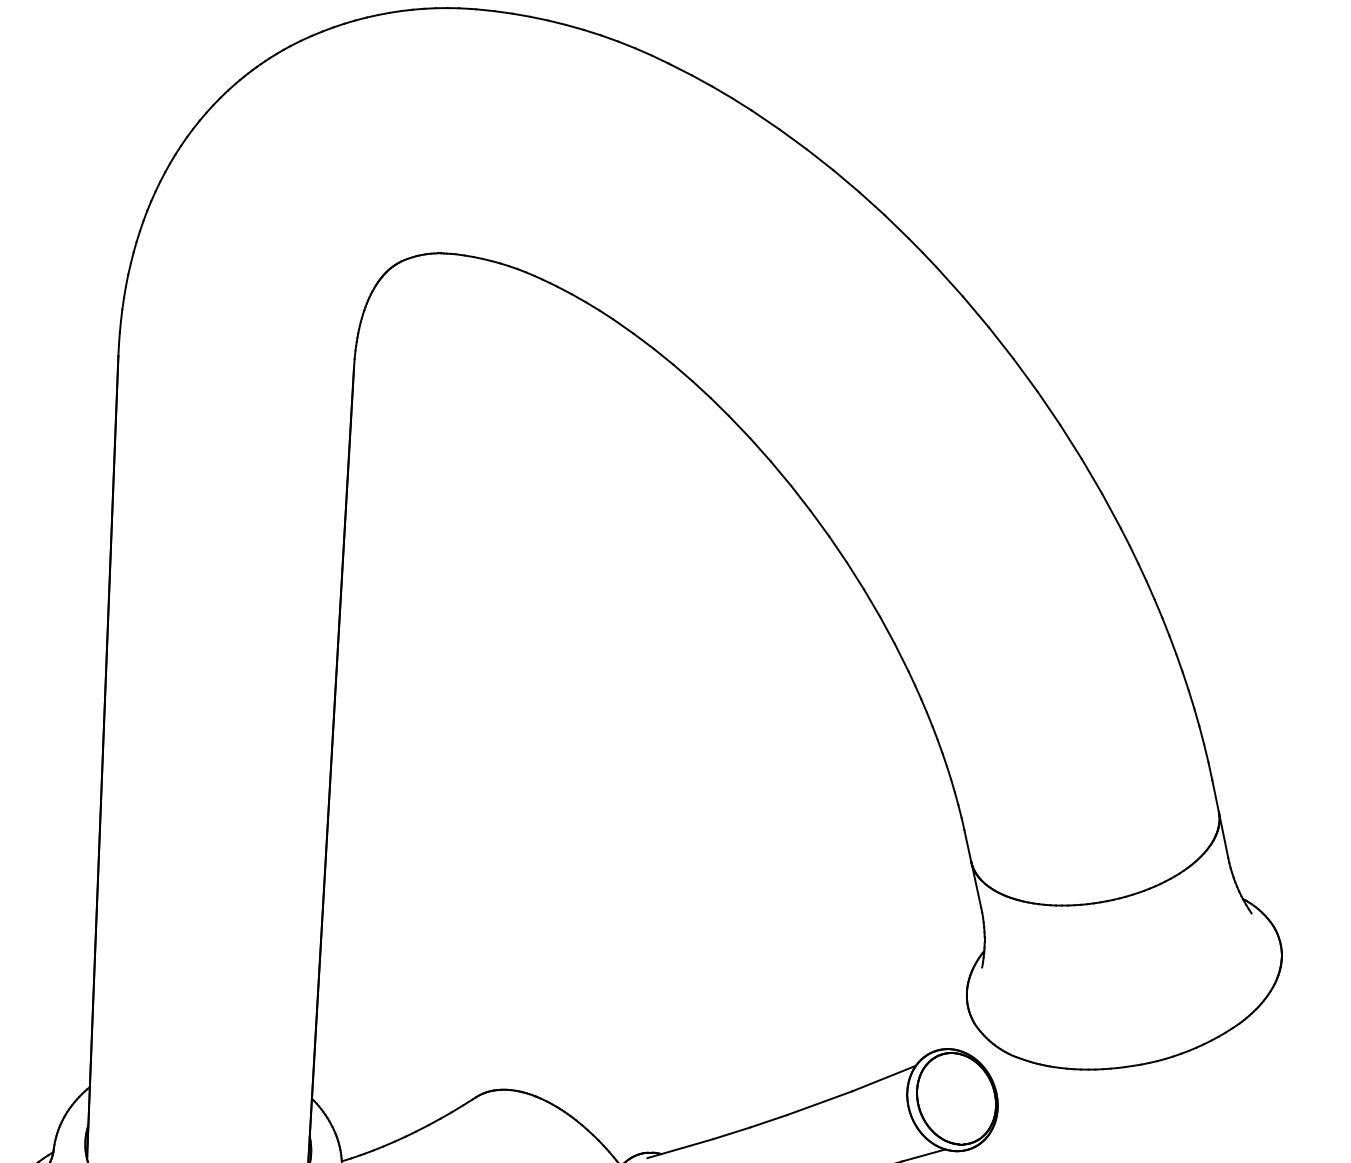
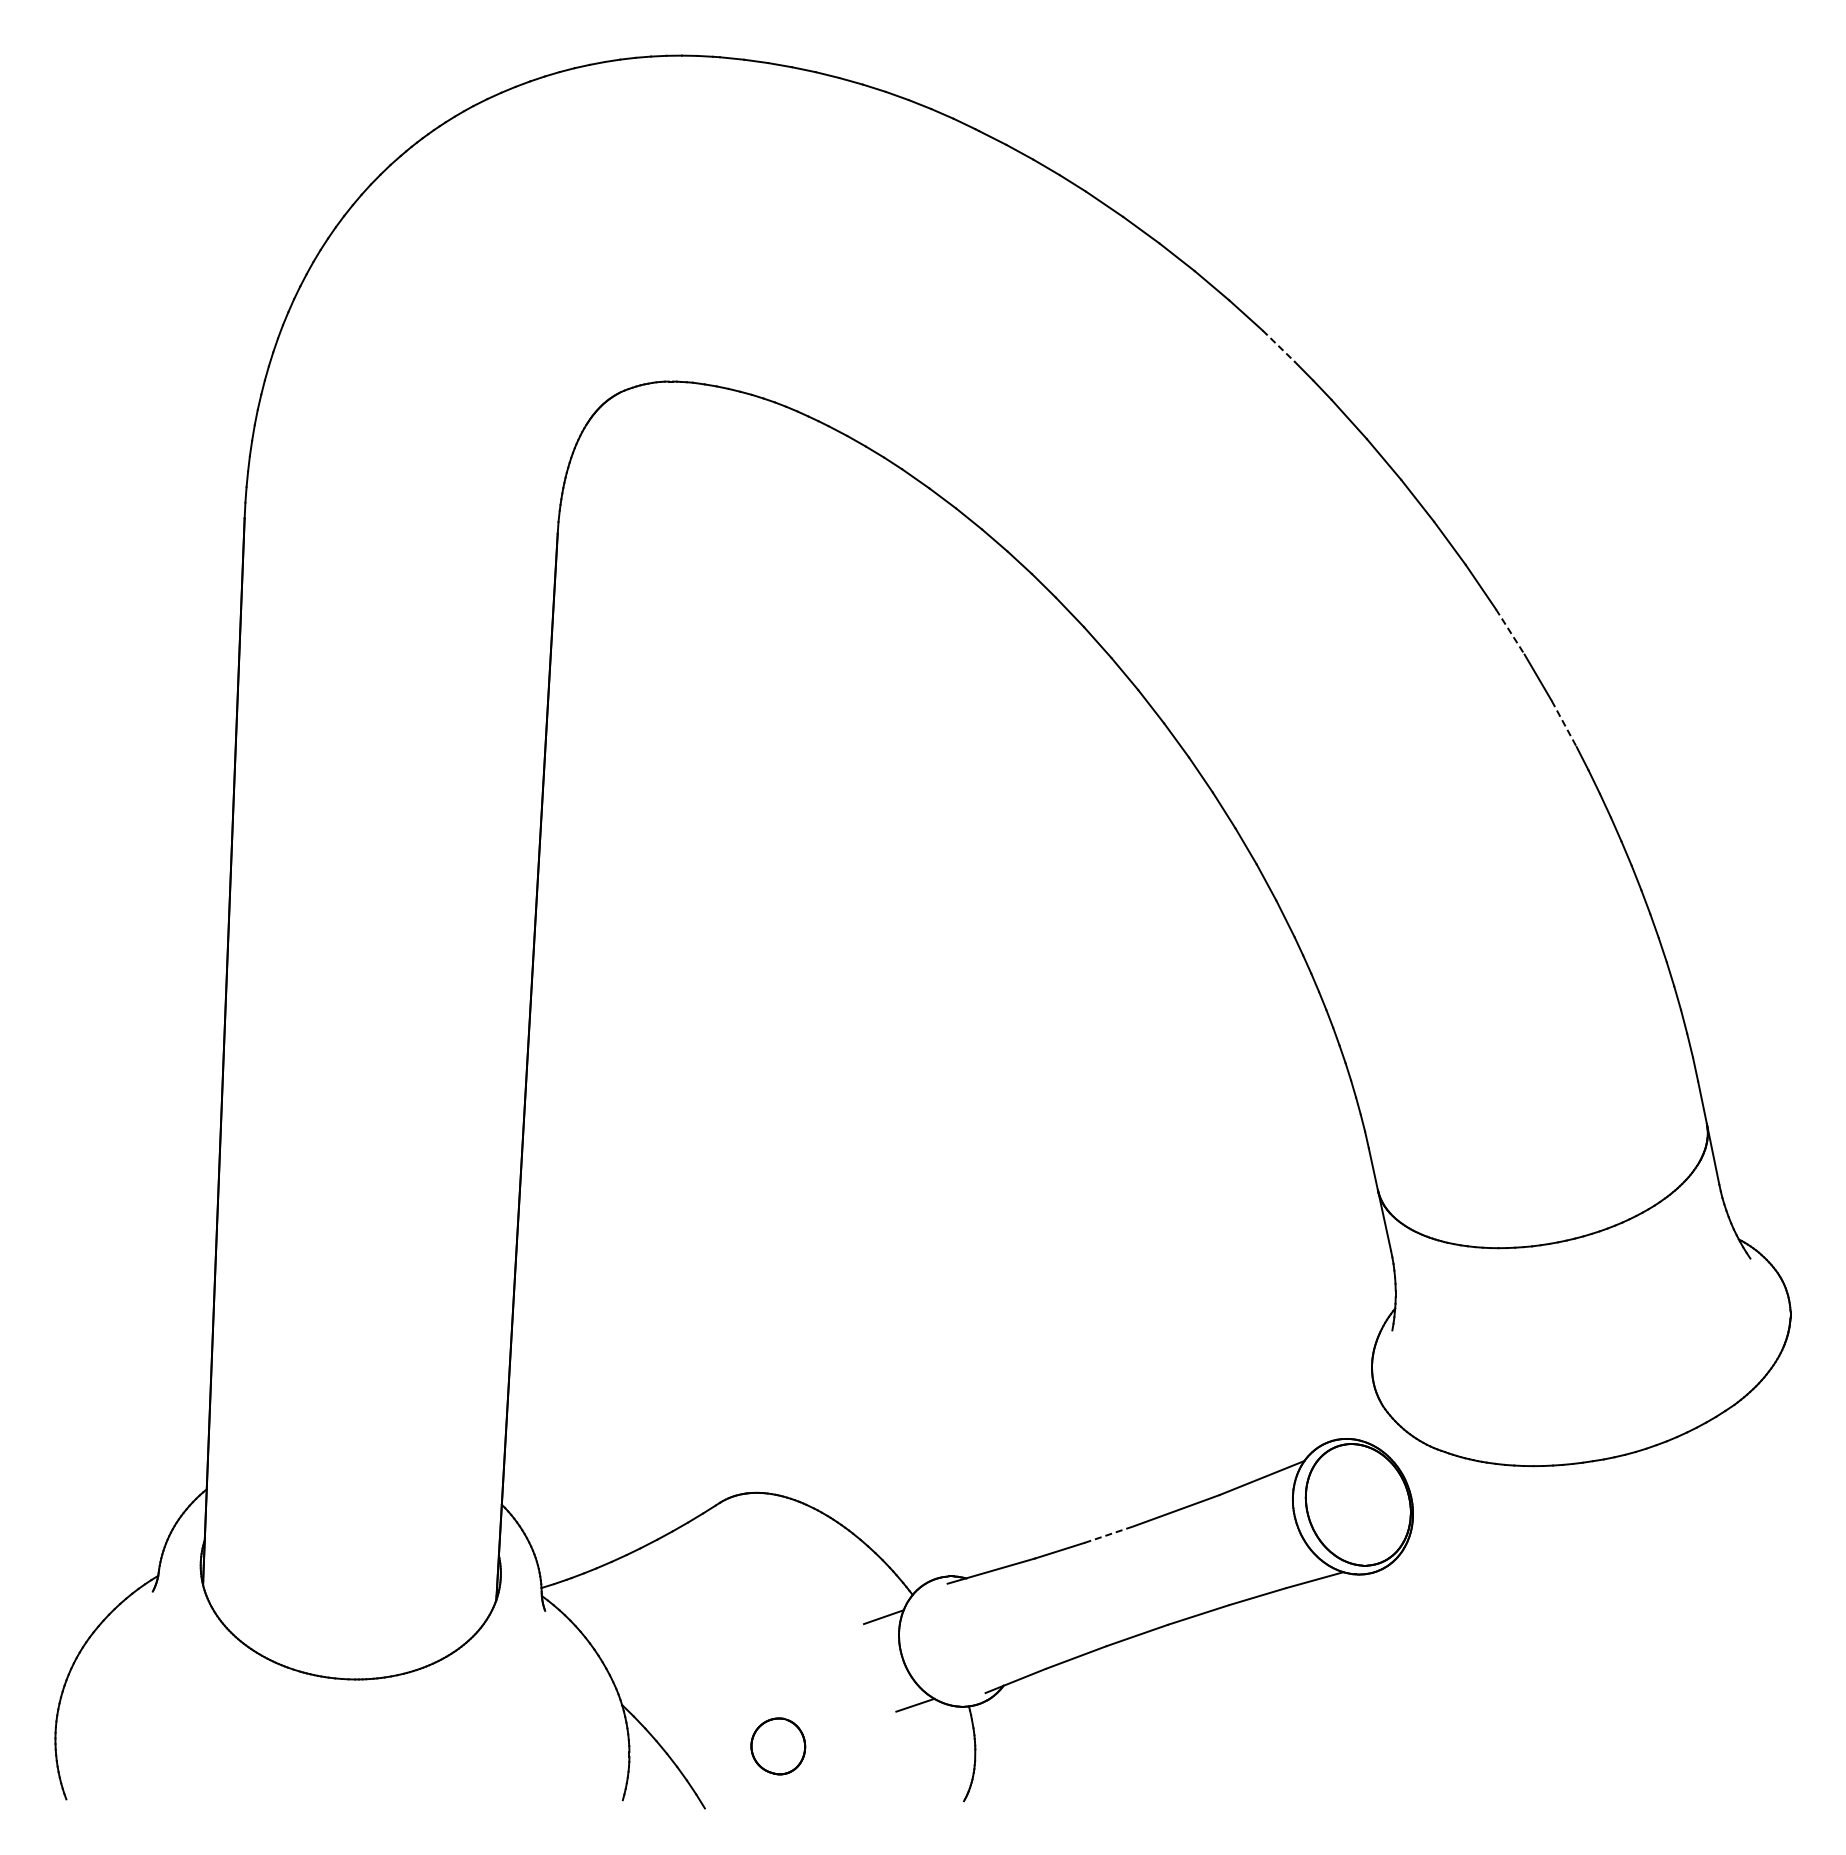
line: (896, 226) -> (1278, 346), solid -> dashed
line: (1071, 441) -> (1510, 631), solid -> dashed
line: (1111, 511) -> (1564, 724), solid -> dashed
line: (769, 1121) -> (1109, 1534), solid -> dashed

